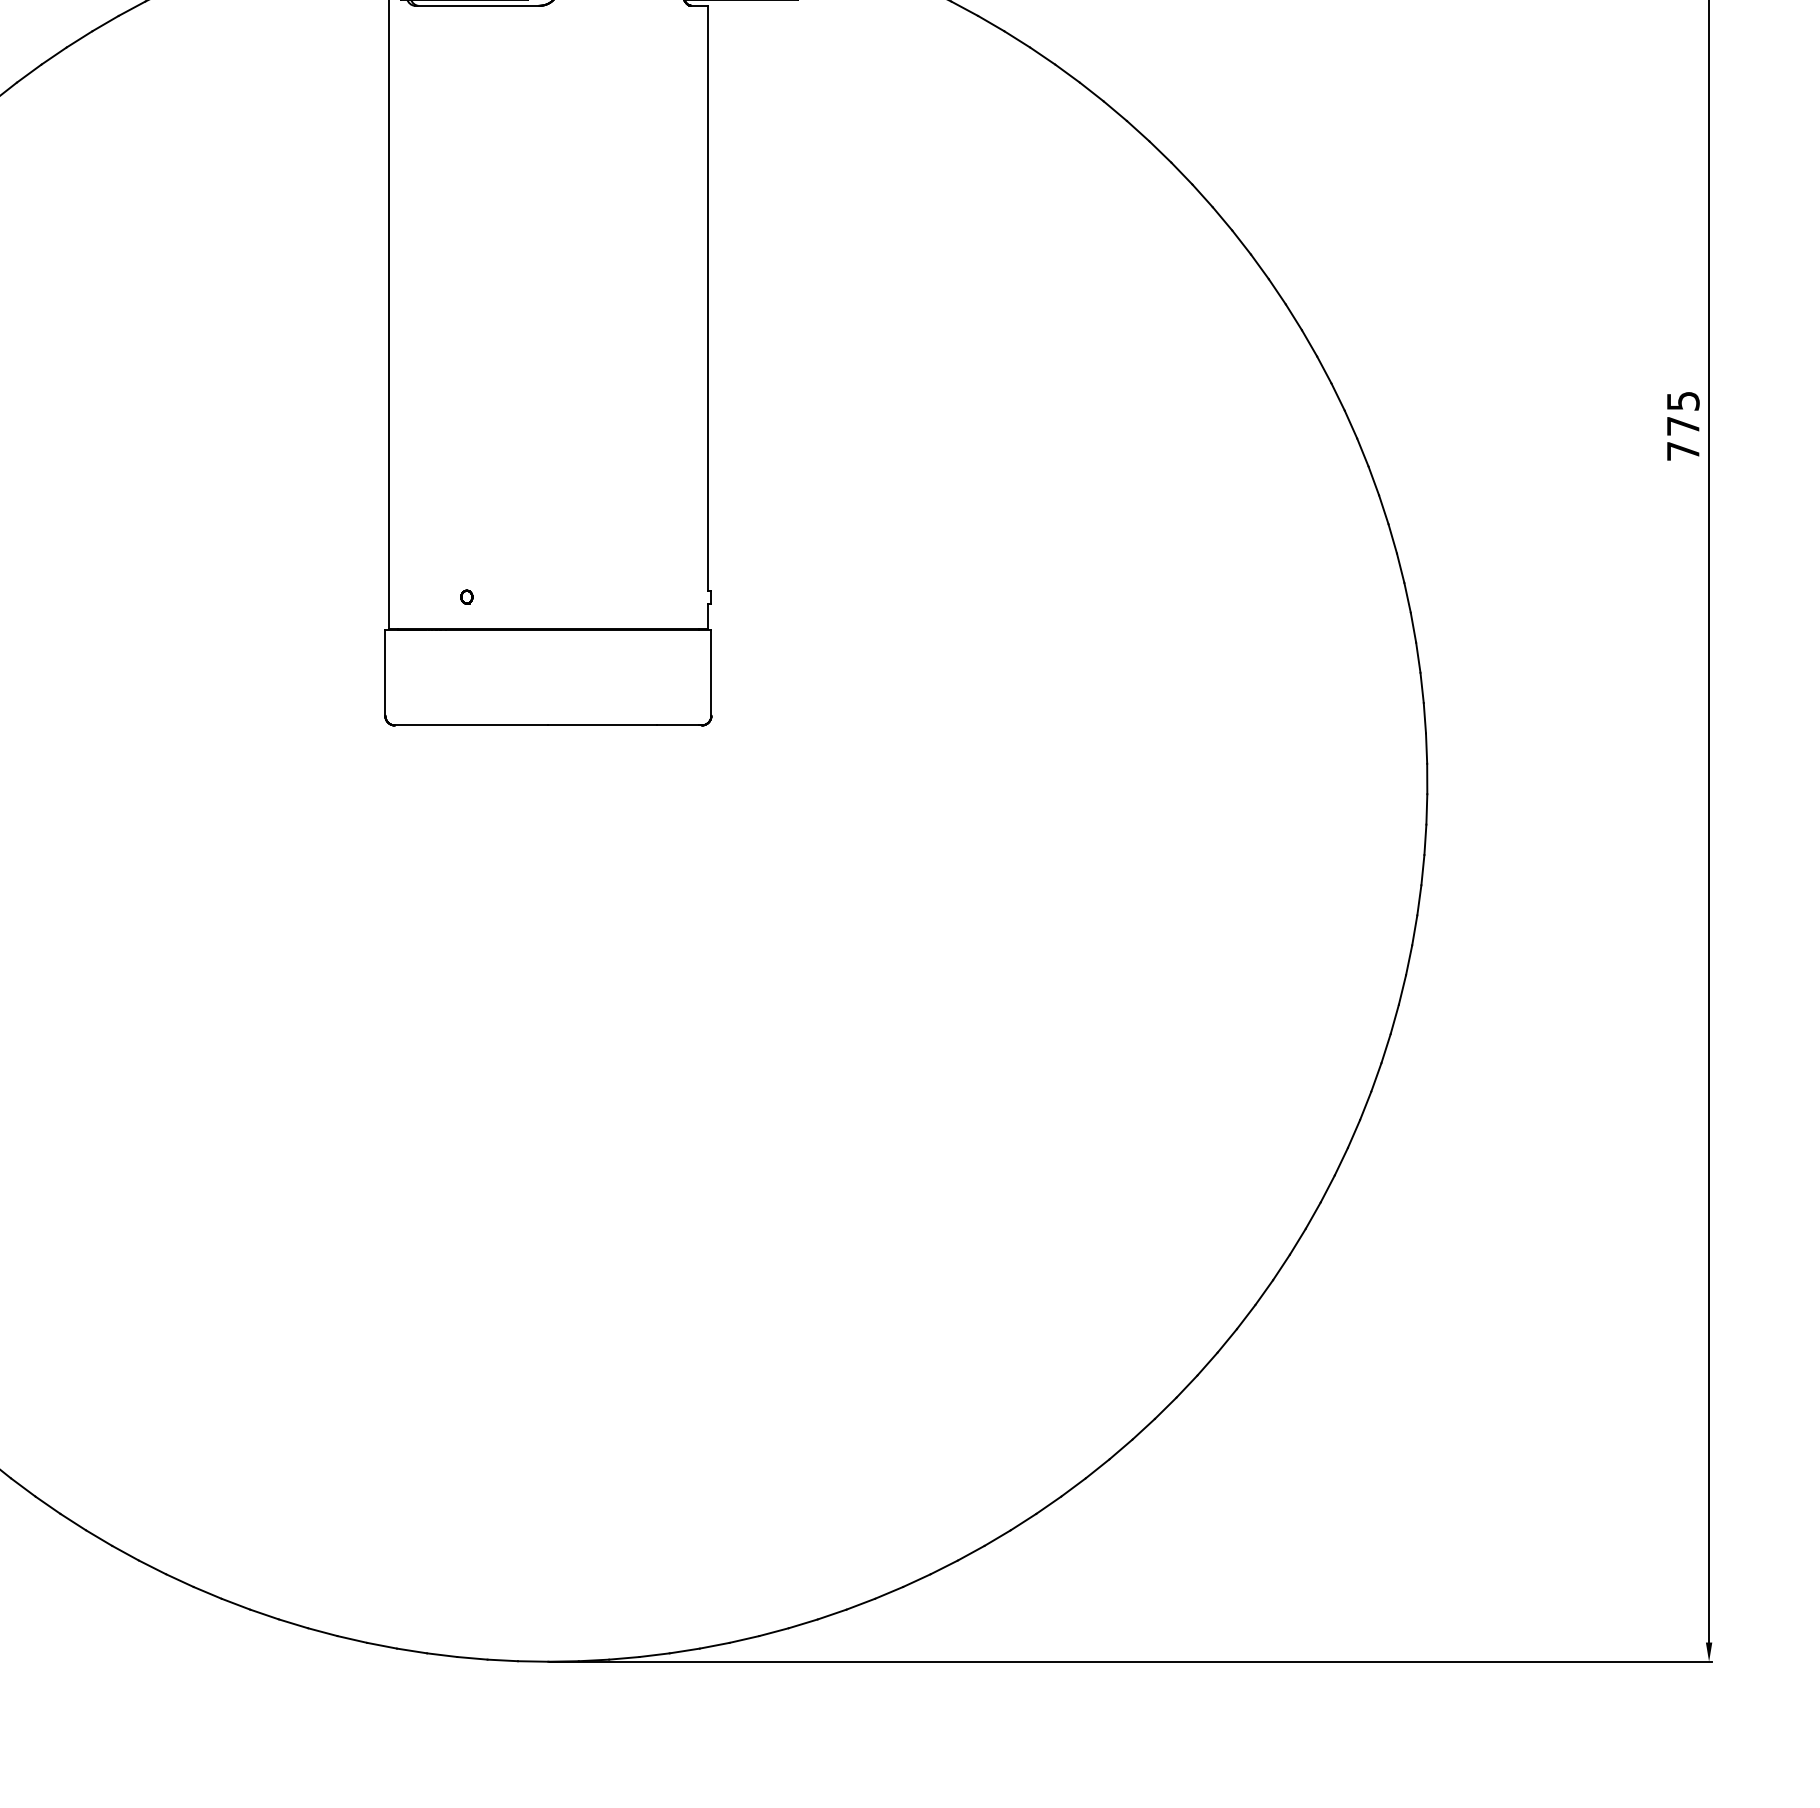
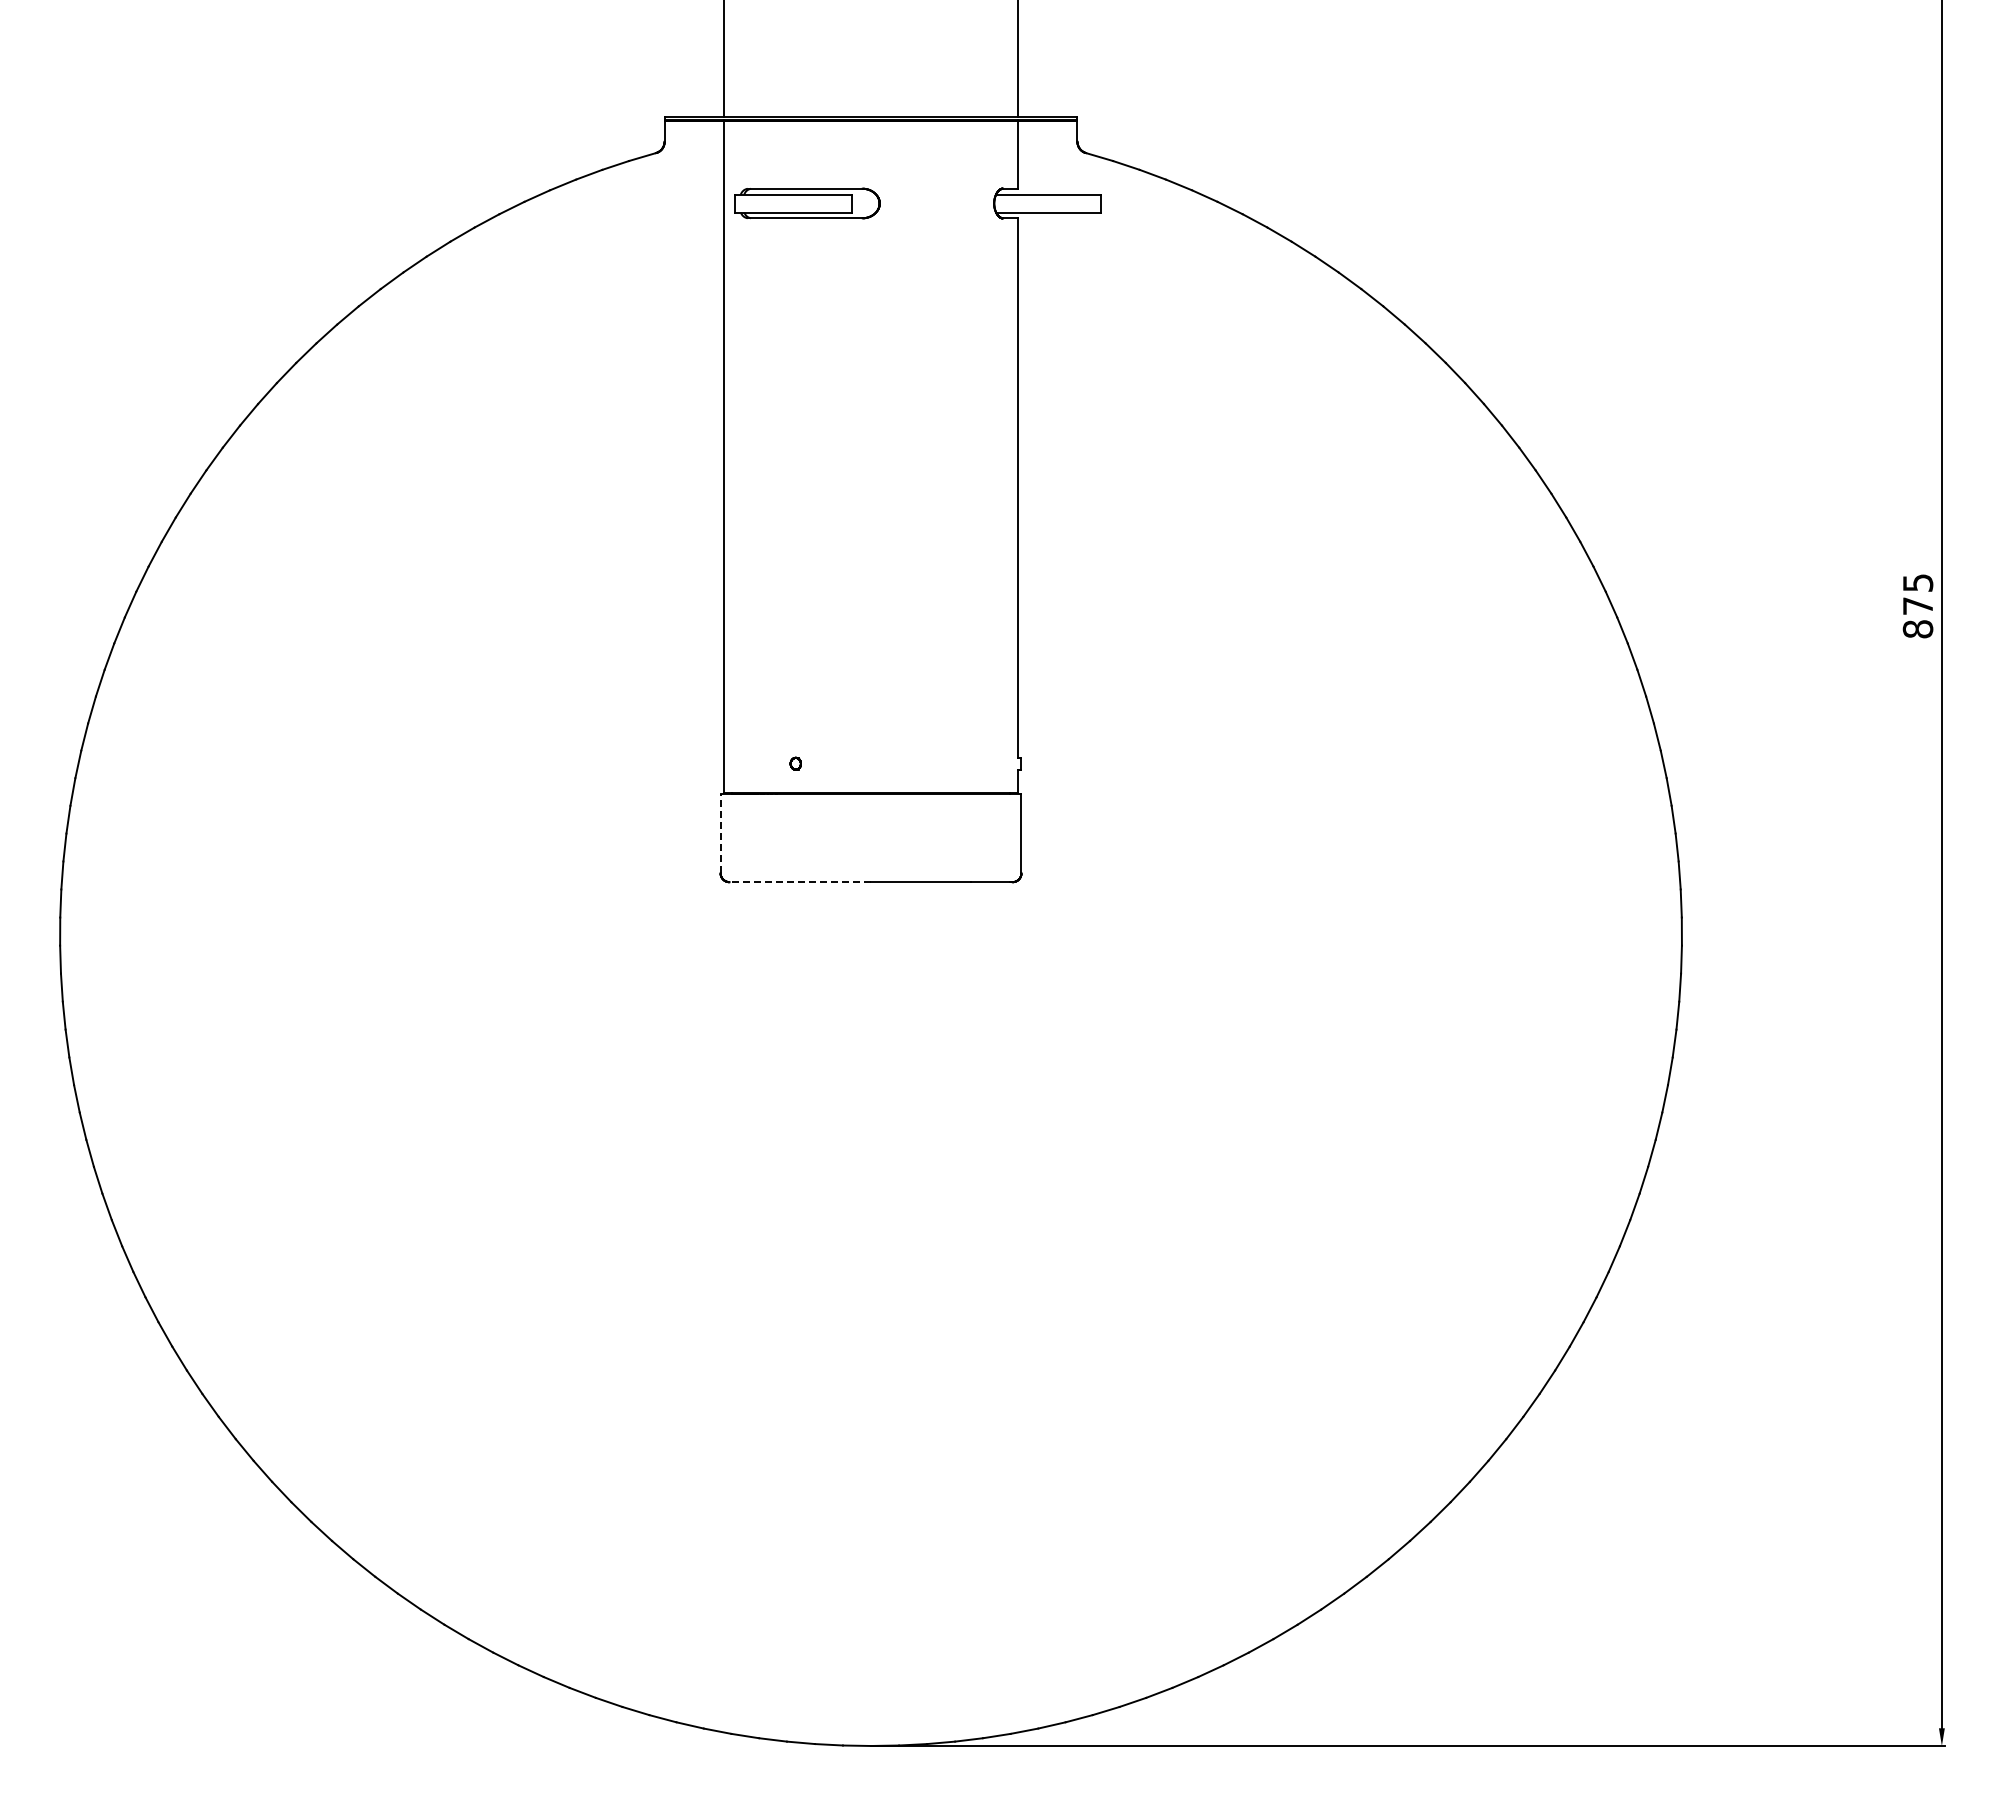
text: (1682, 451) -> (1917, 629), 775 -> 875
line: (385, 672) -> (720, 833), solid -> dashed
line: (471, 725) -> (800, 882), solid -> dashed

